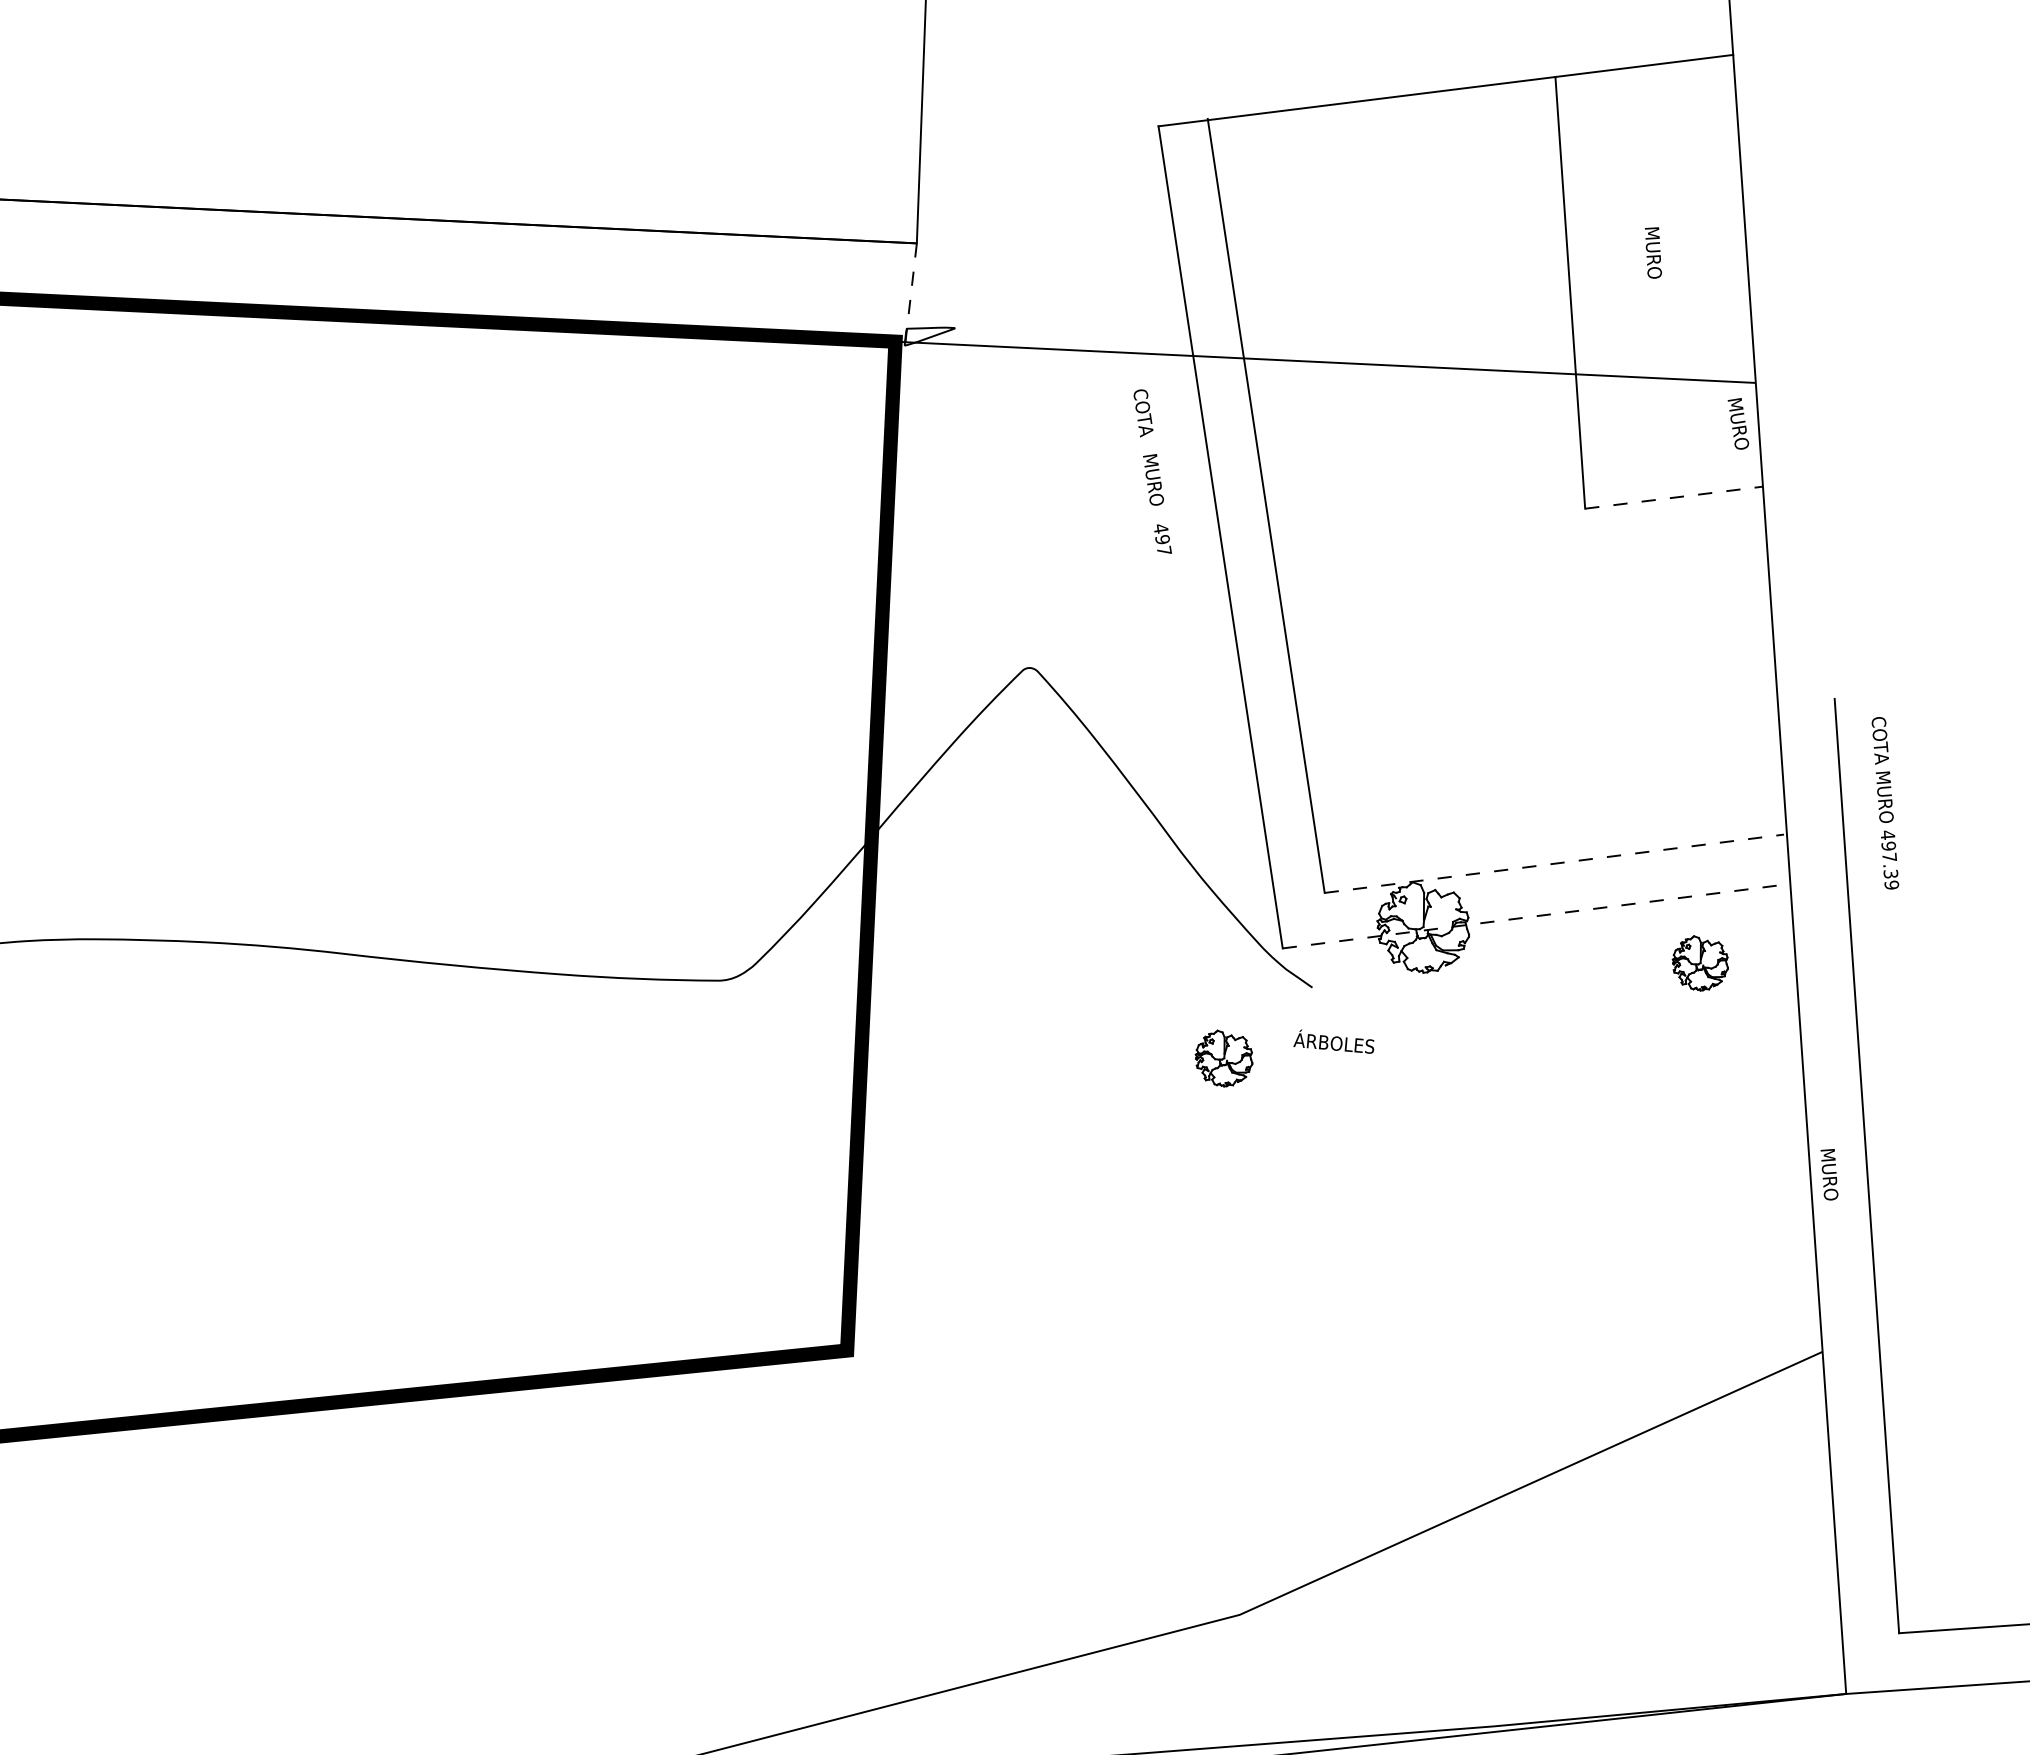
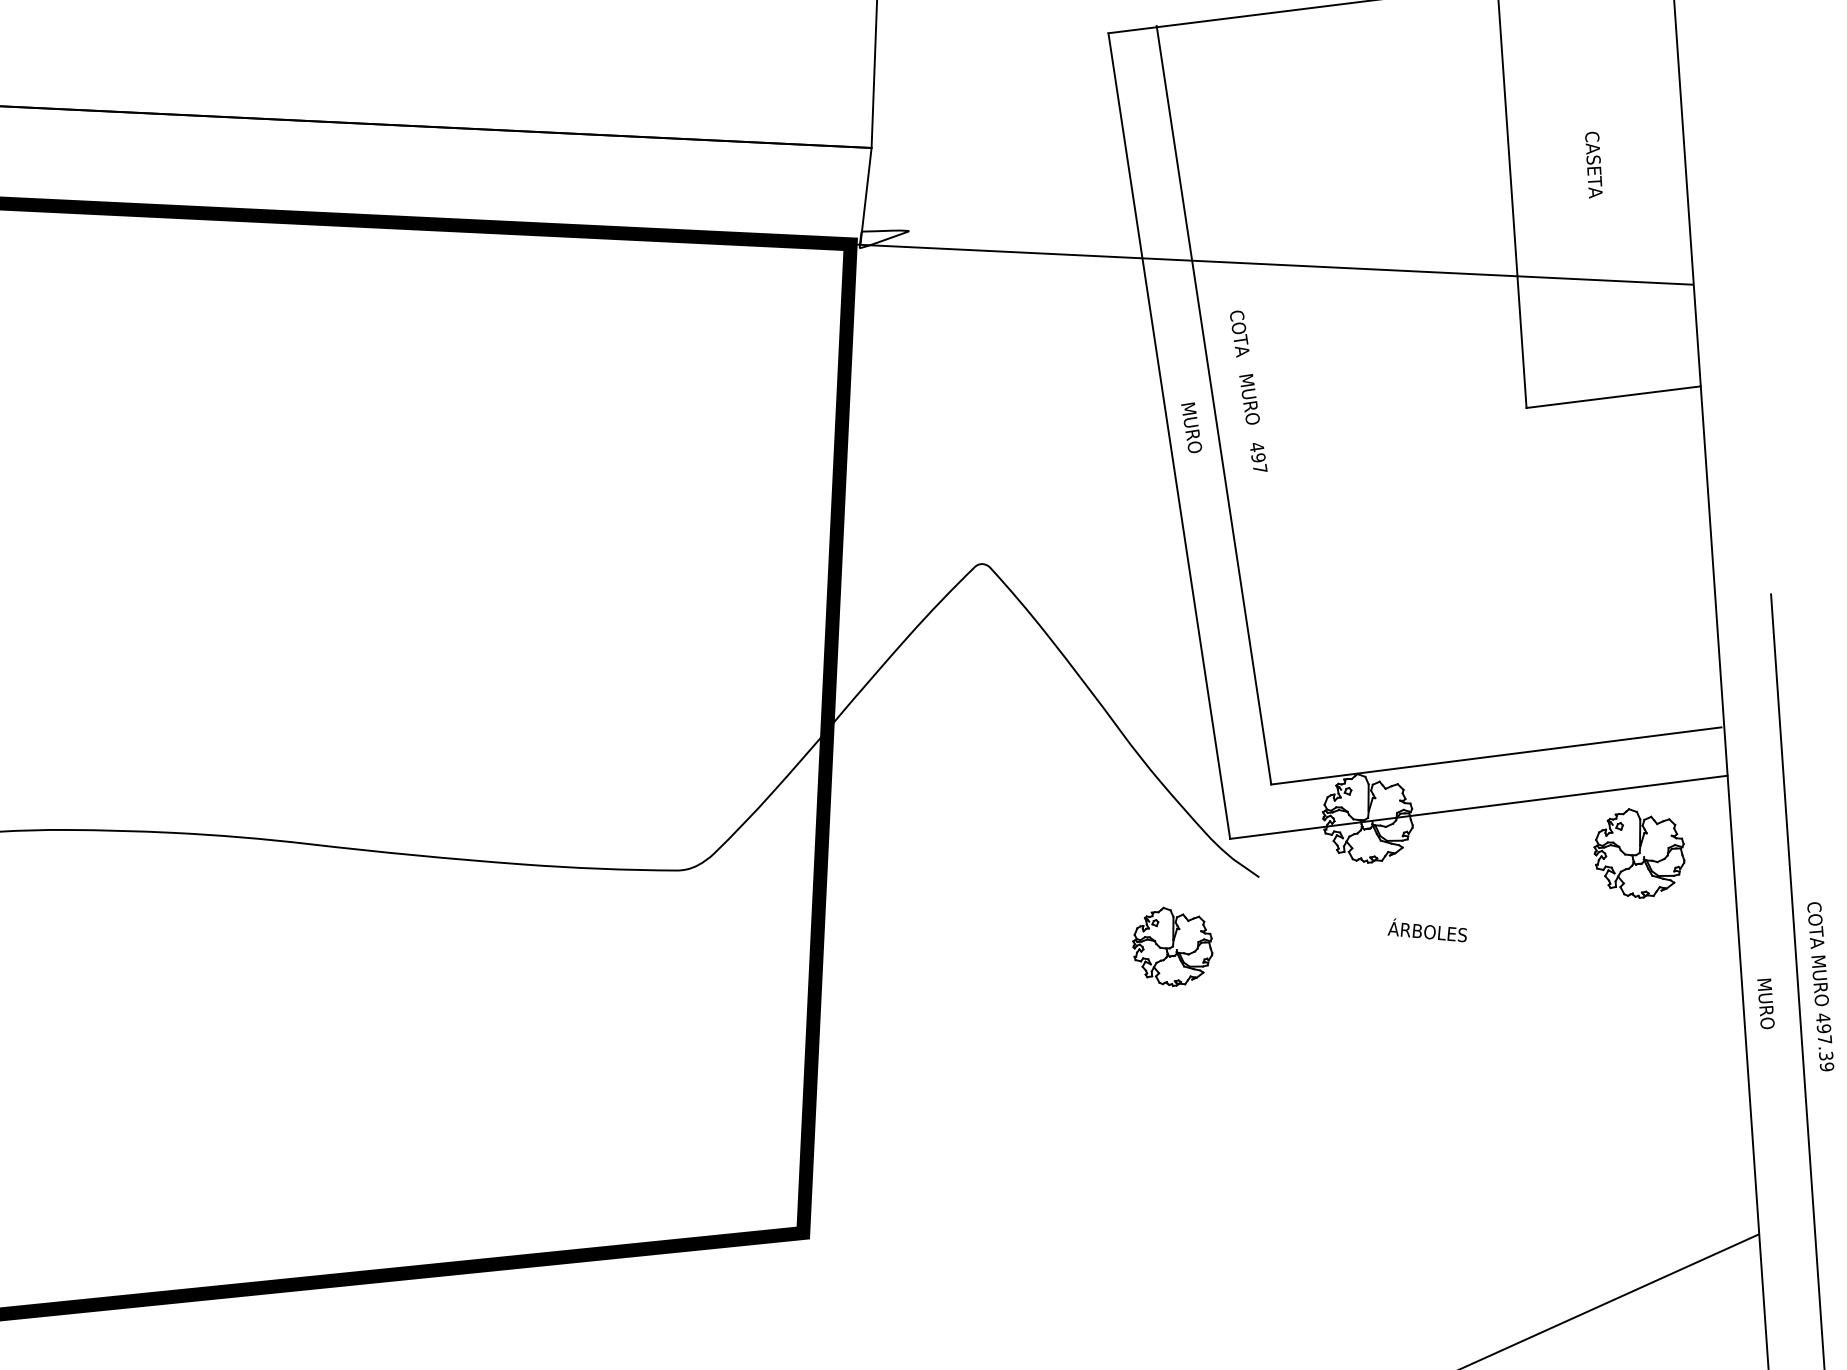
text: (1653, 260) -> (1593, 164), MURO -> CASETA
line: (911, 292) -> (866, 196), dashed -> solid
text: (1738, 423) -> (1191, 427), moved
text: (1152, 471) -> (1248, 391), moved
line: (1674, 497) -> (1614, 397), dashed -> solid
text: (1885, 803) -> (1820, 986), moved
line: (1554, 863) -> (1496, 755), dashed -> solid
line: (1536, 916) -> (1478, 807), dashed -> solid
part: (1700, 963) -> (1639, 853), size x1.67
text: (1333, 1041) -> (1426, 930), moved
part: (1223, 1058) -> (1172, 946), size x1.43
text: (1829, 1174) -> (1765, 1003), moved

